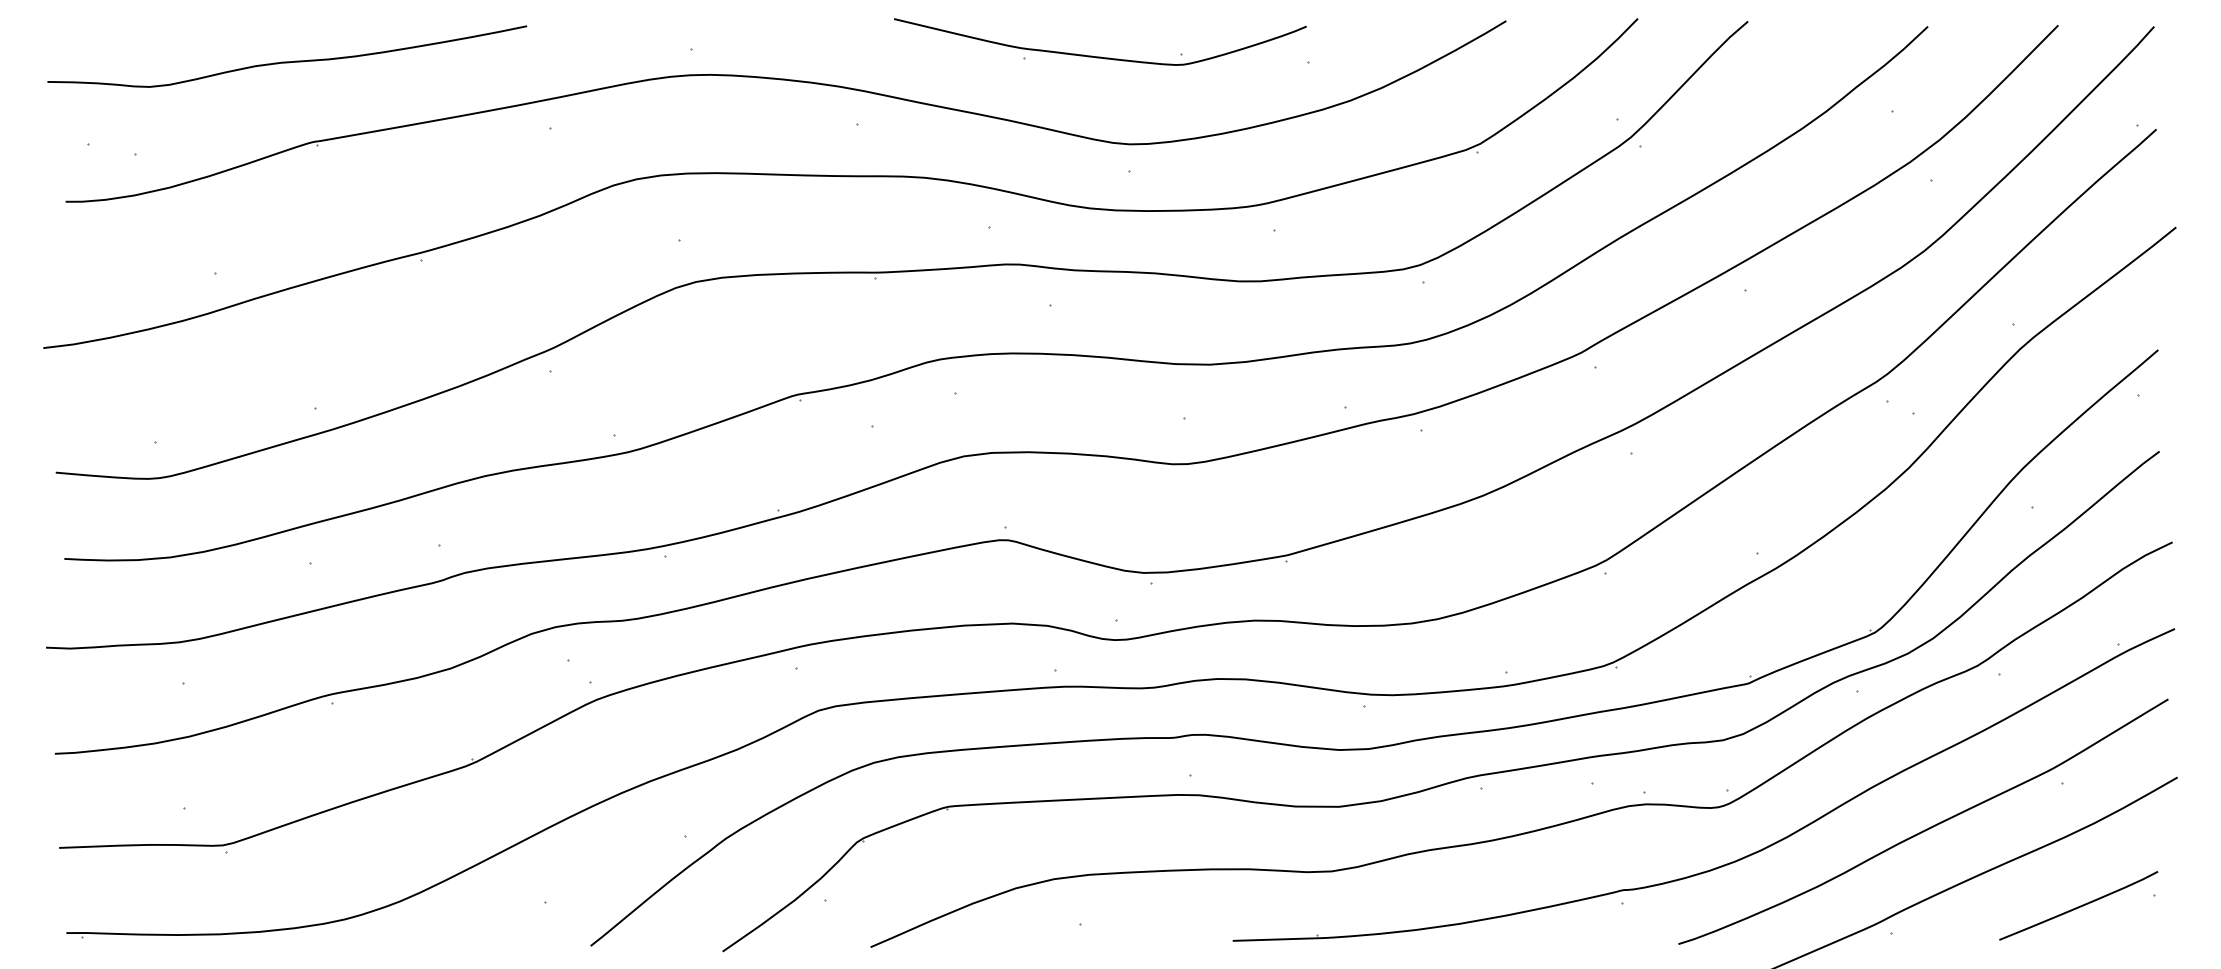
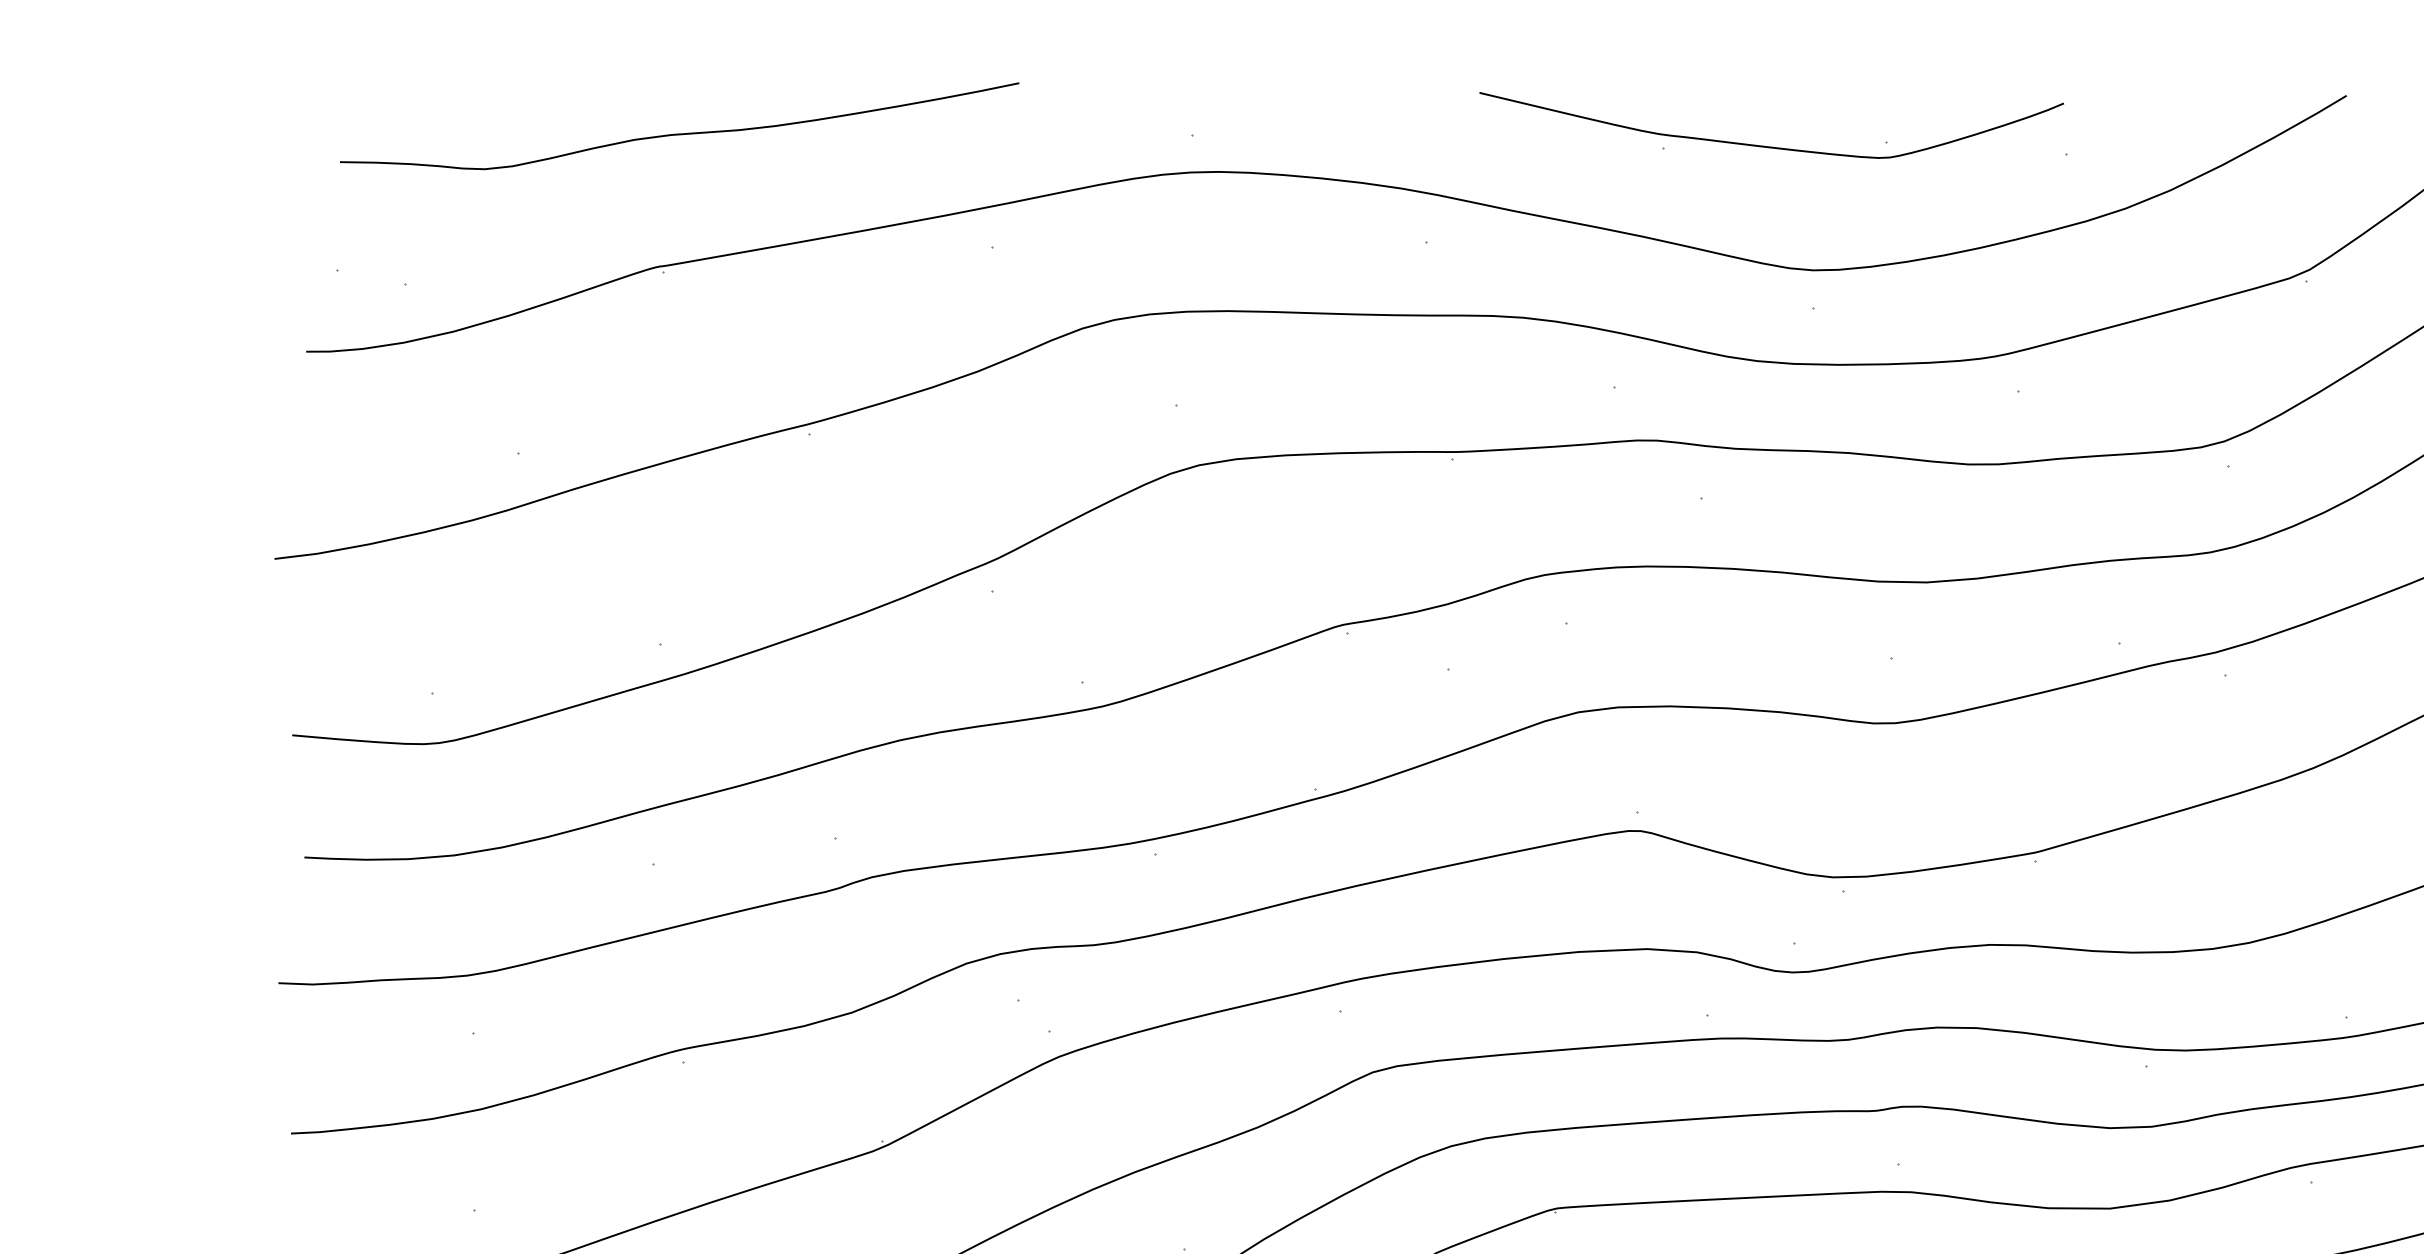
curve: (287, 61) -> (679, 133), moved

